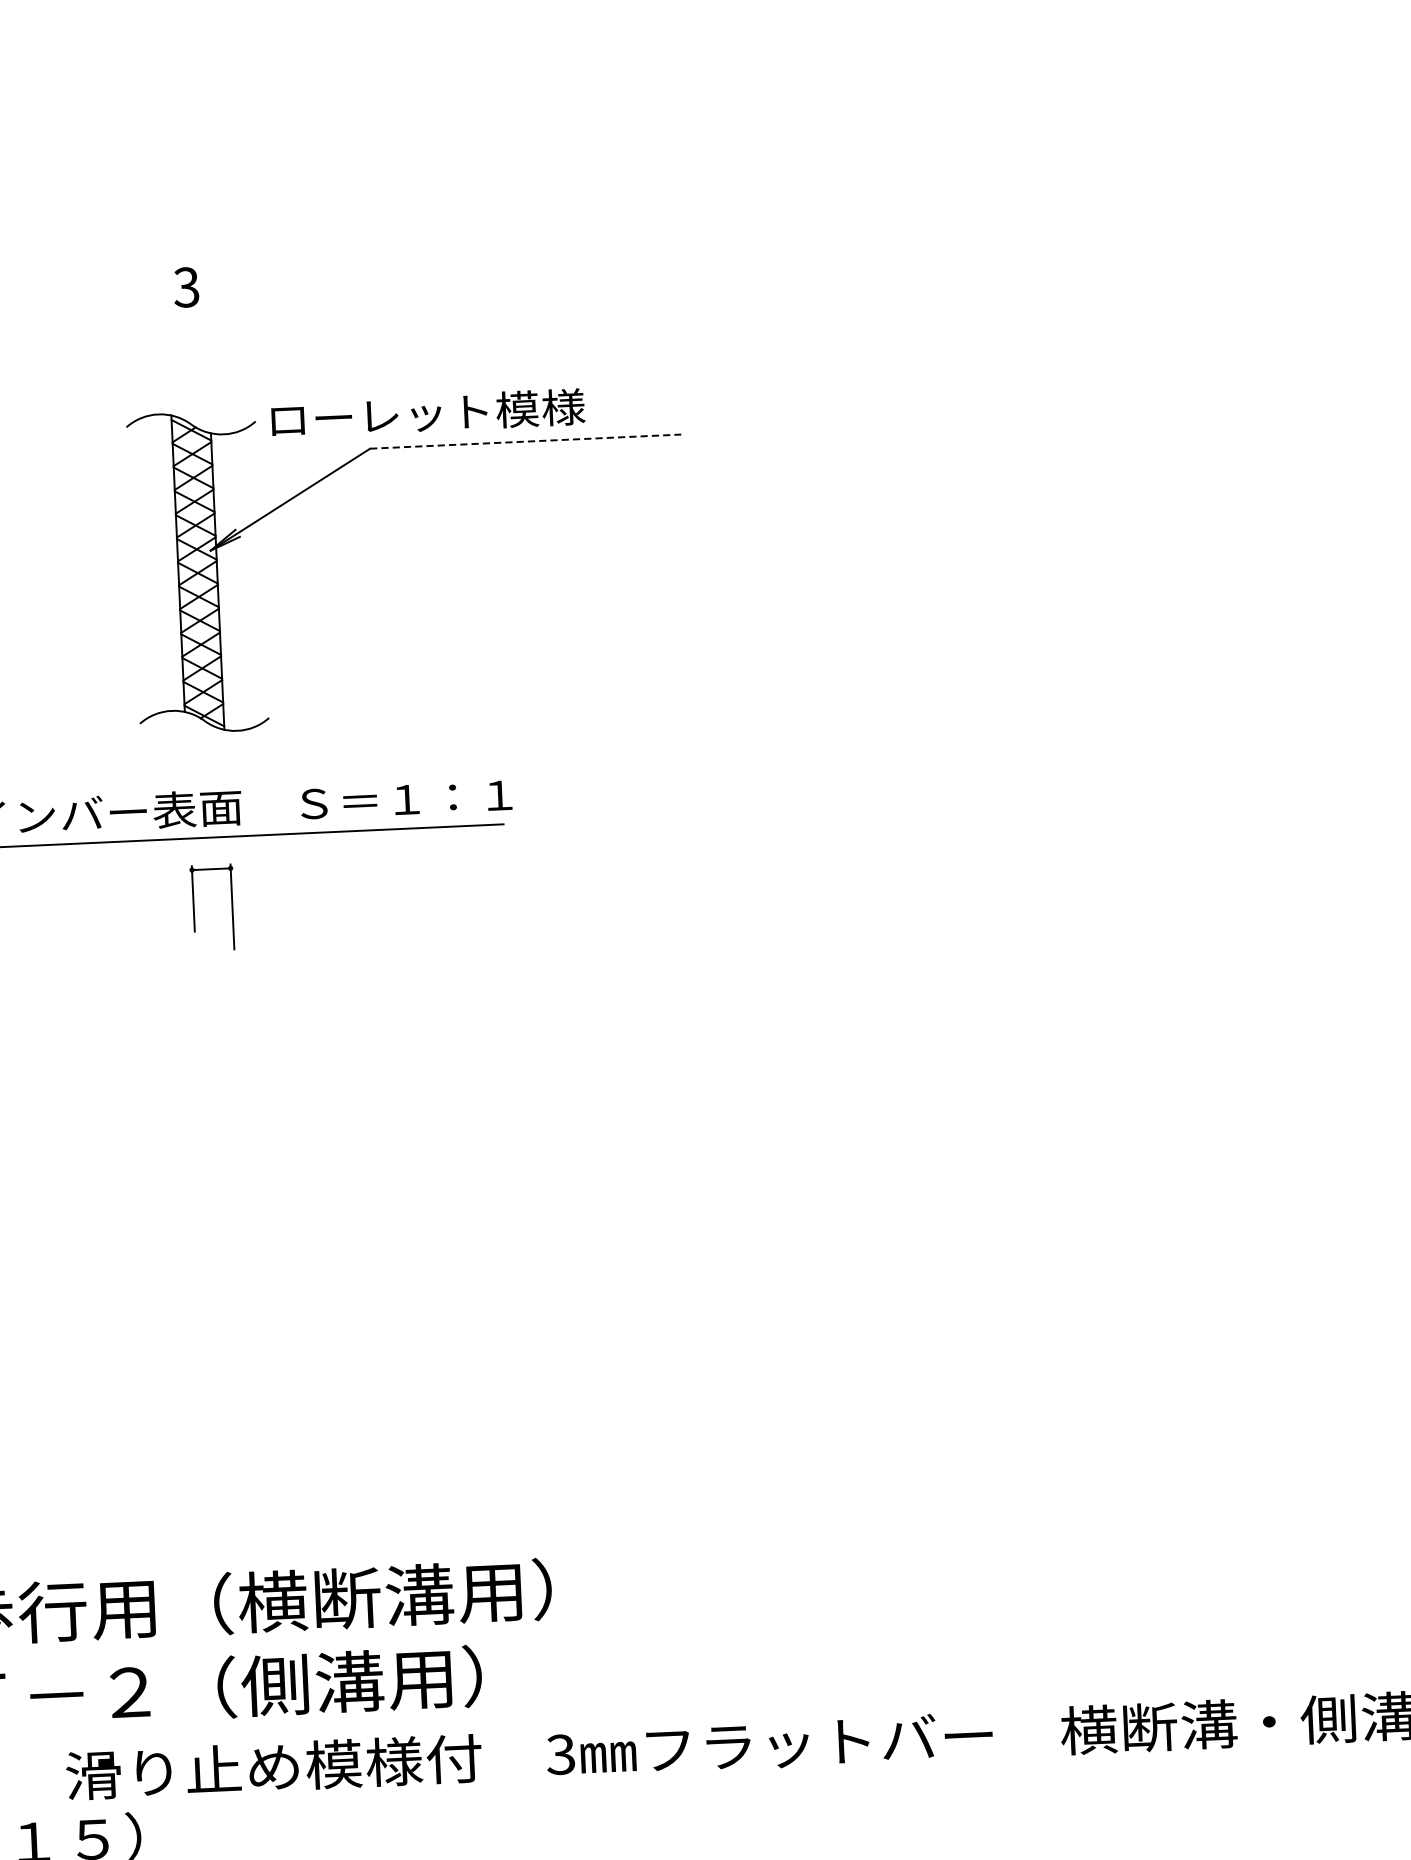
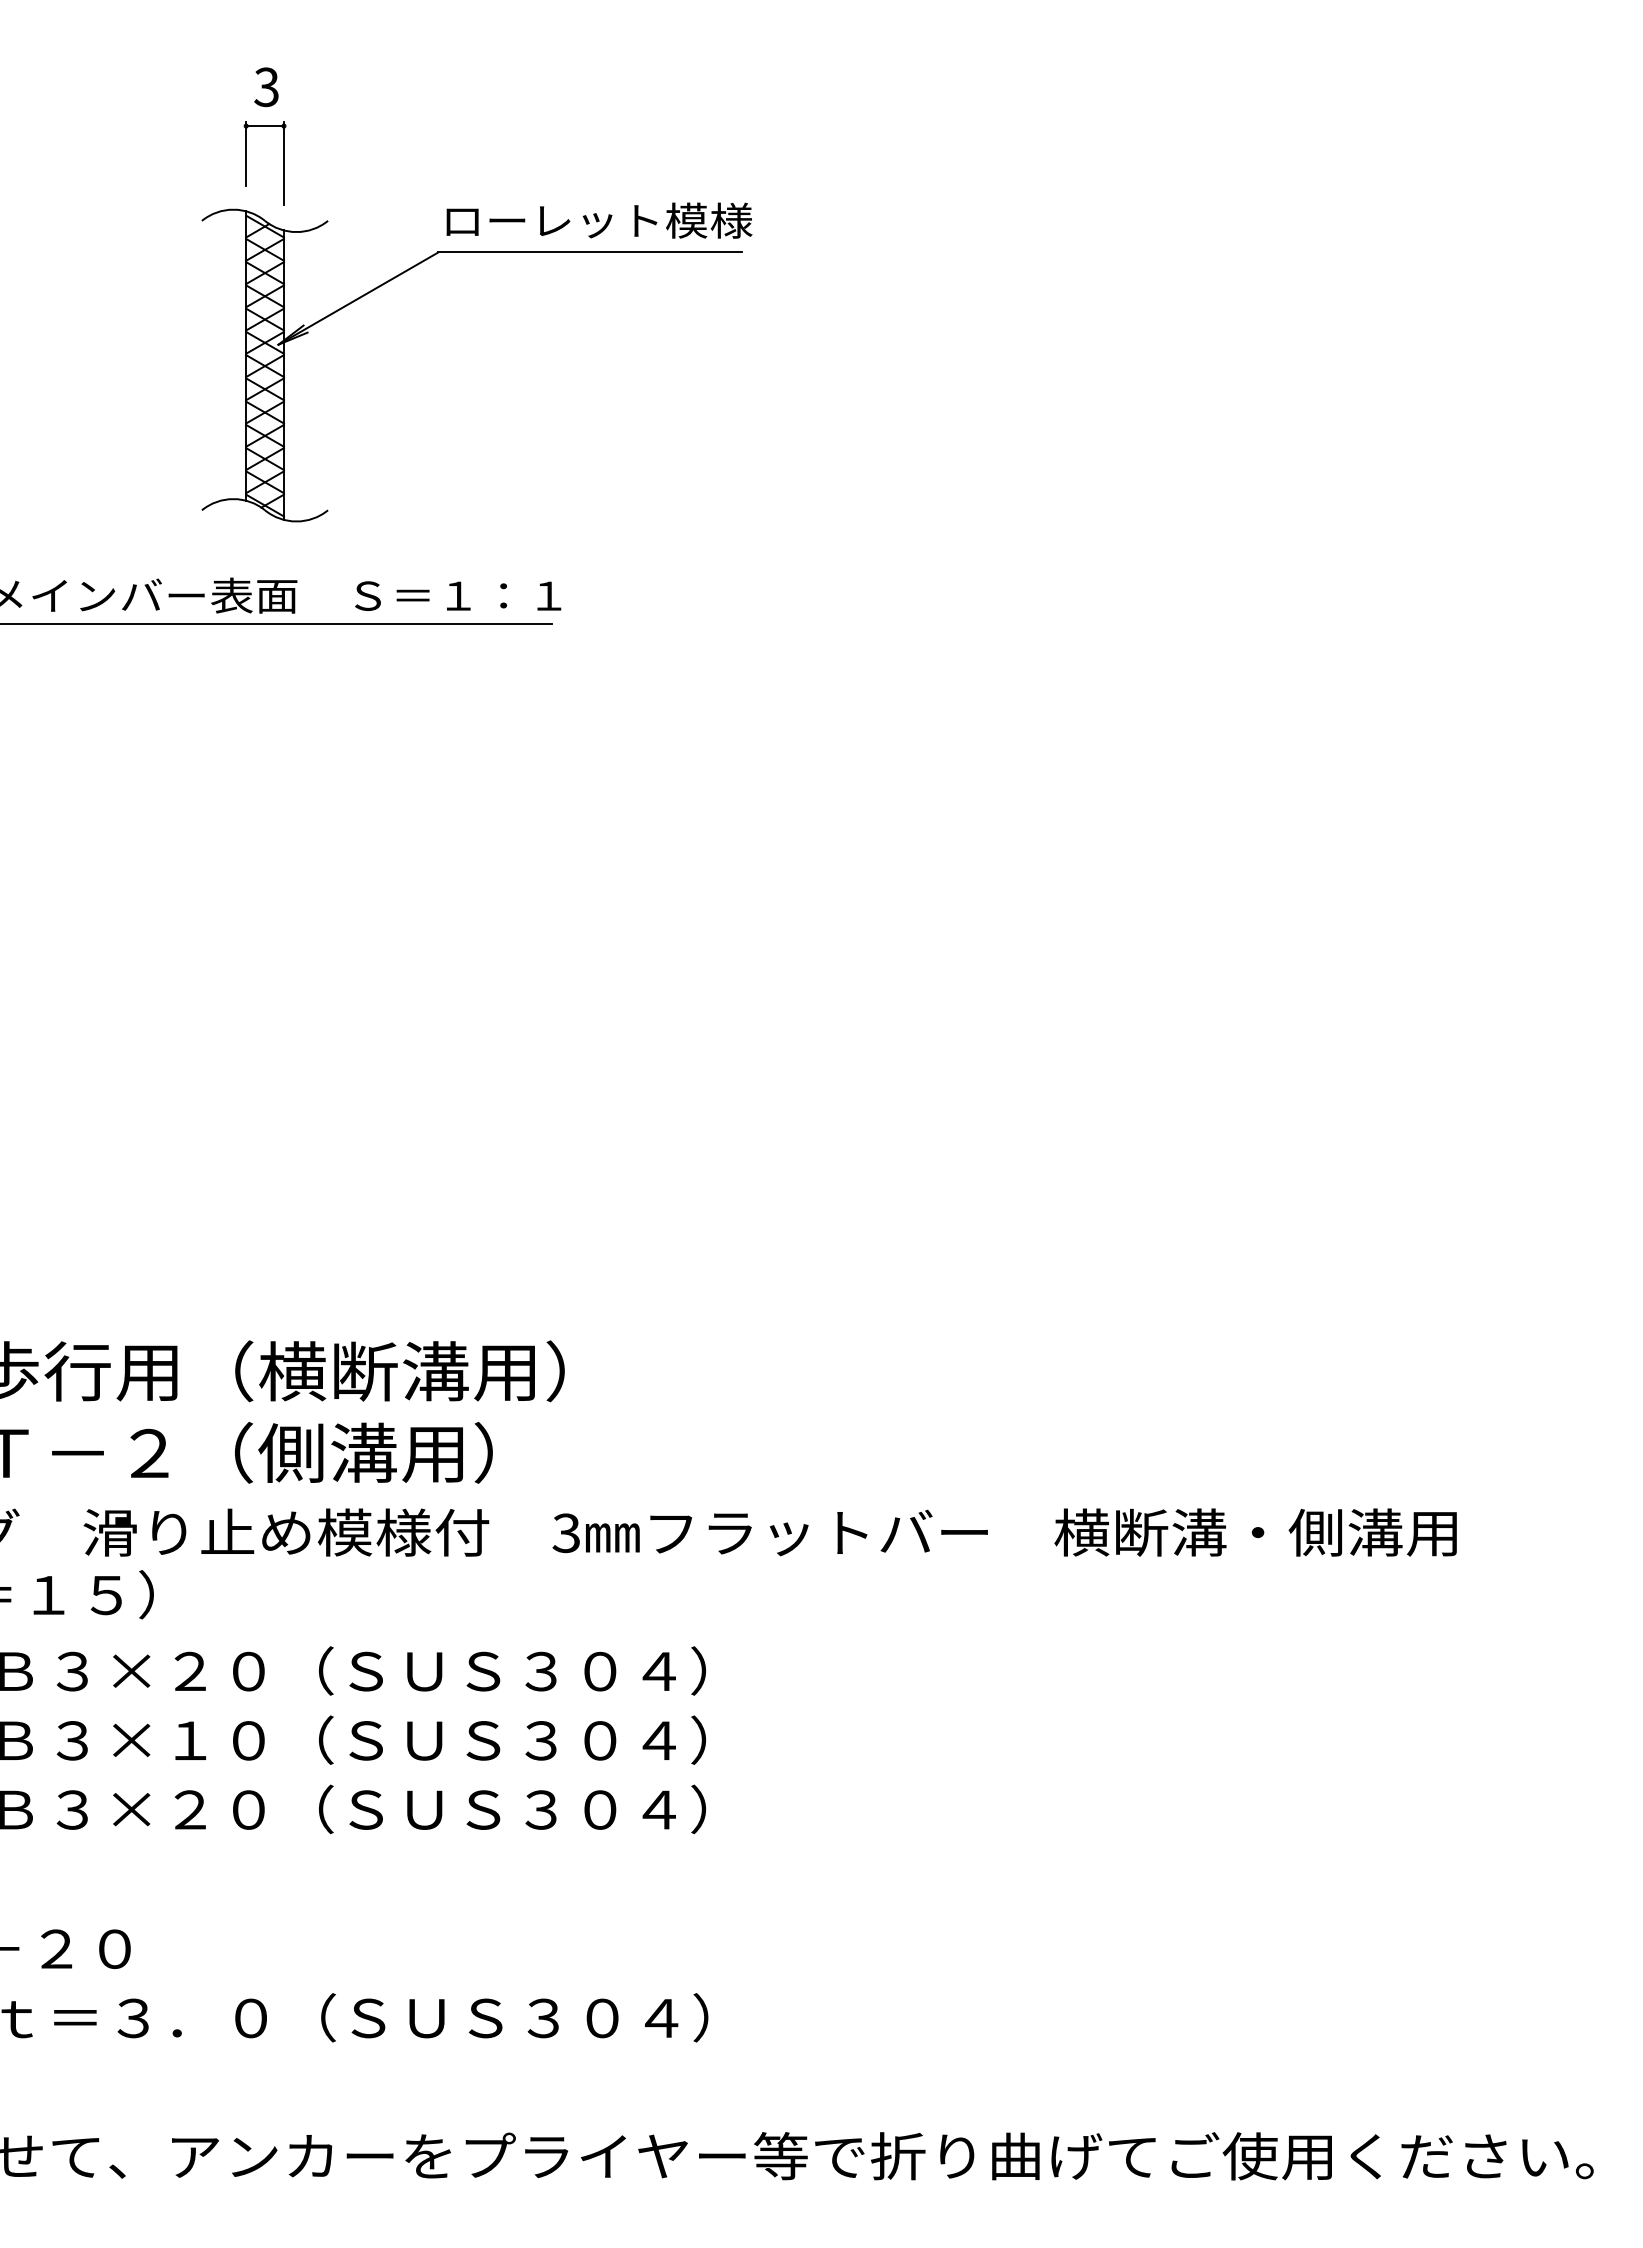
text: (428, 413) -> (599, 220), moved
line: (525, 441) -> (590, 252), dashed -> solid
part: (194, 908) -> (246, 163), moved

